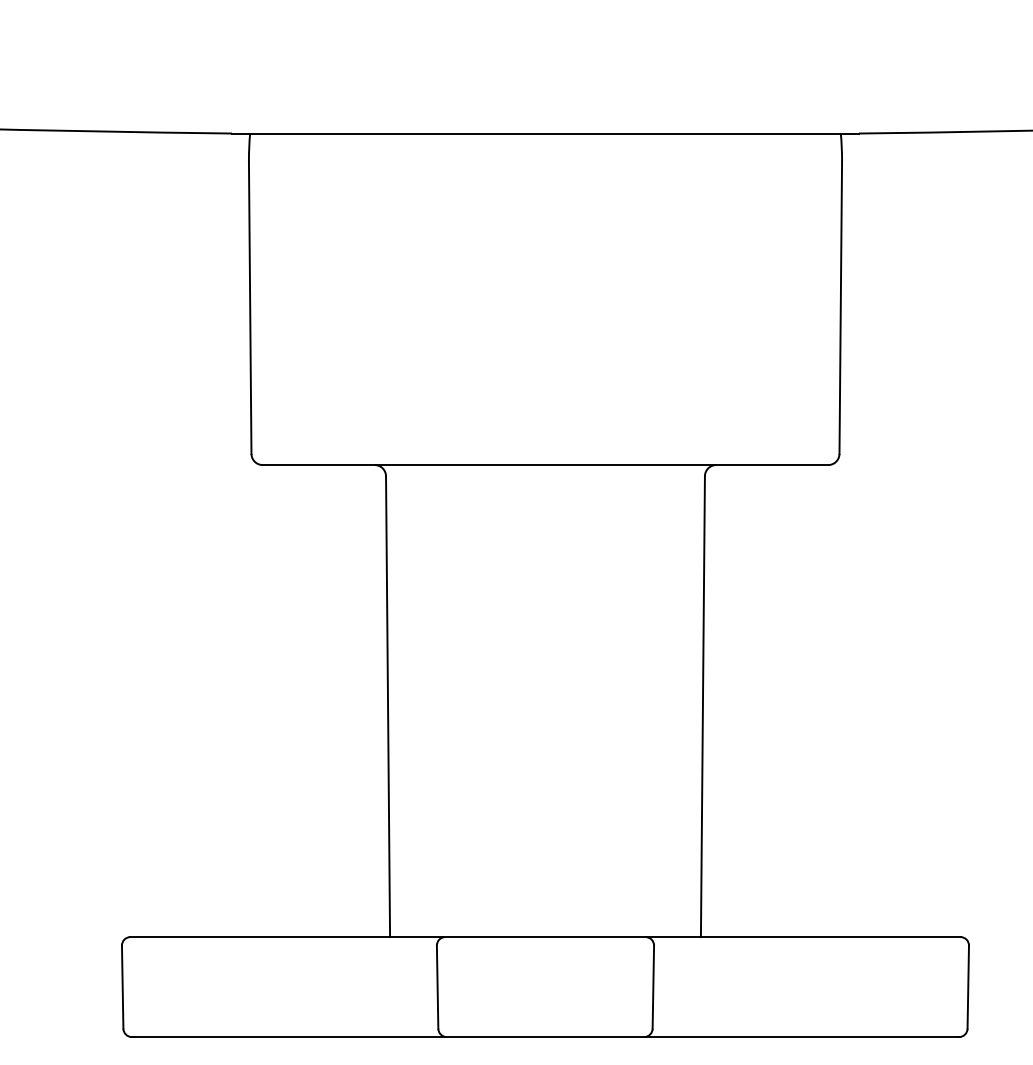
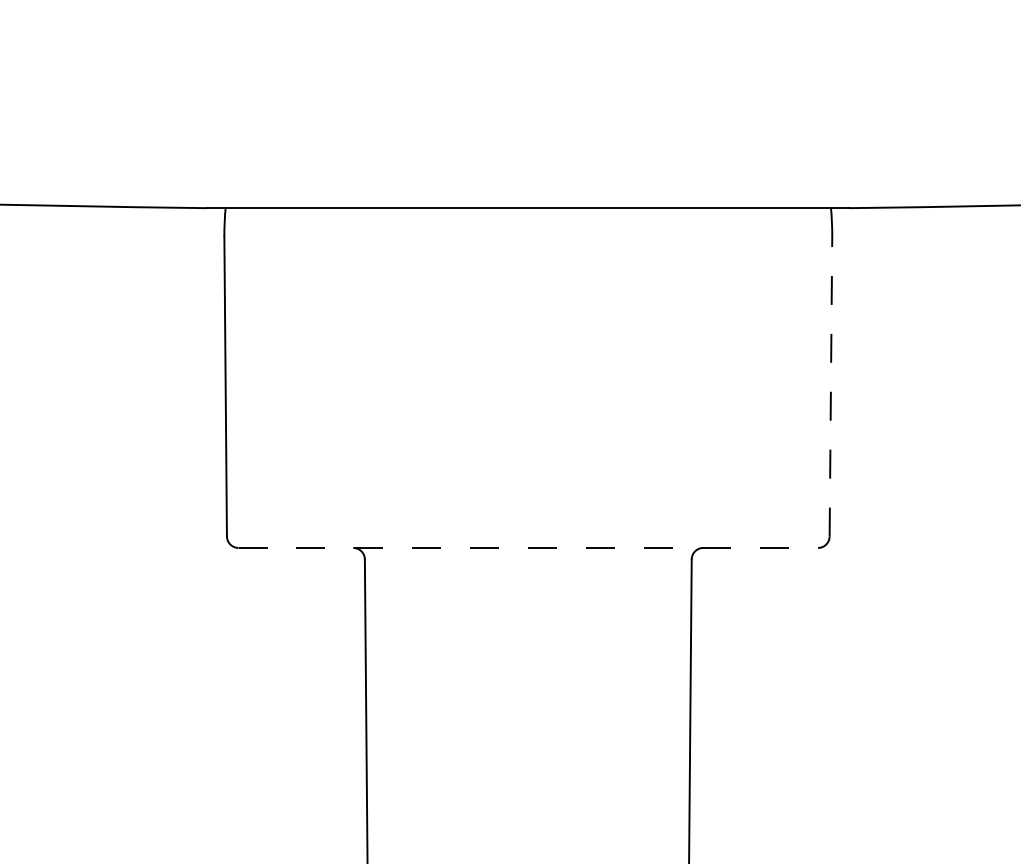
line: (840, 307) -> (830, 386), solid -> dashed
line: (545, 465) -> (528, 548), solid -> dashed

